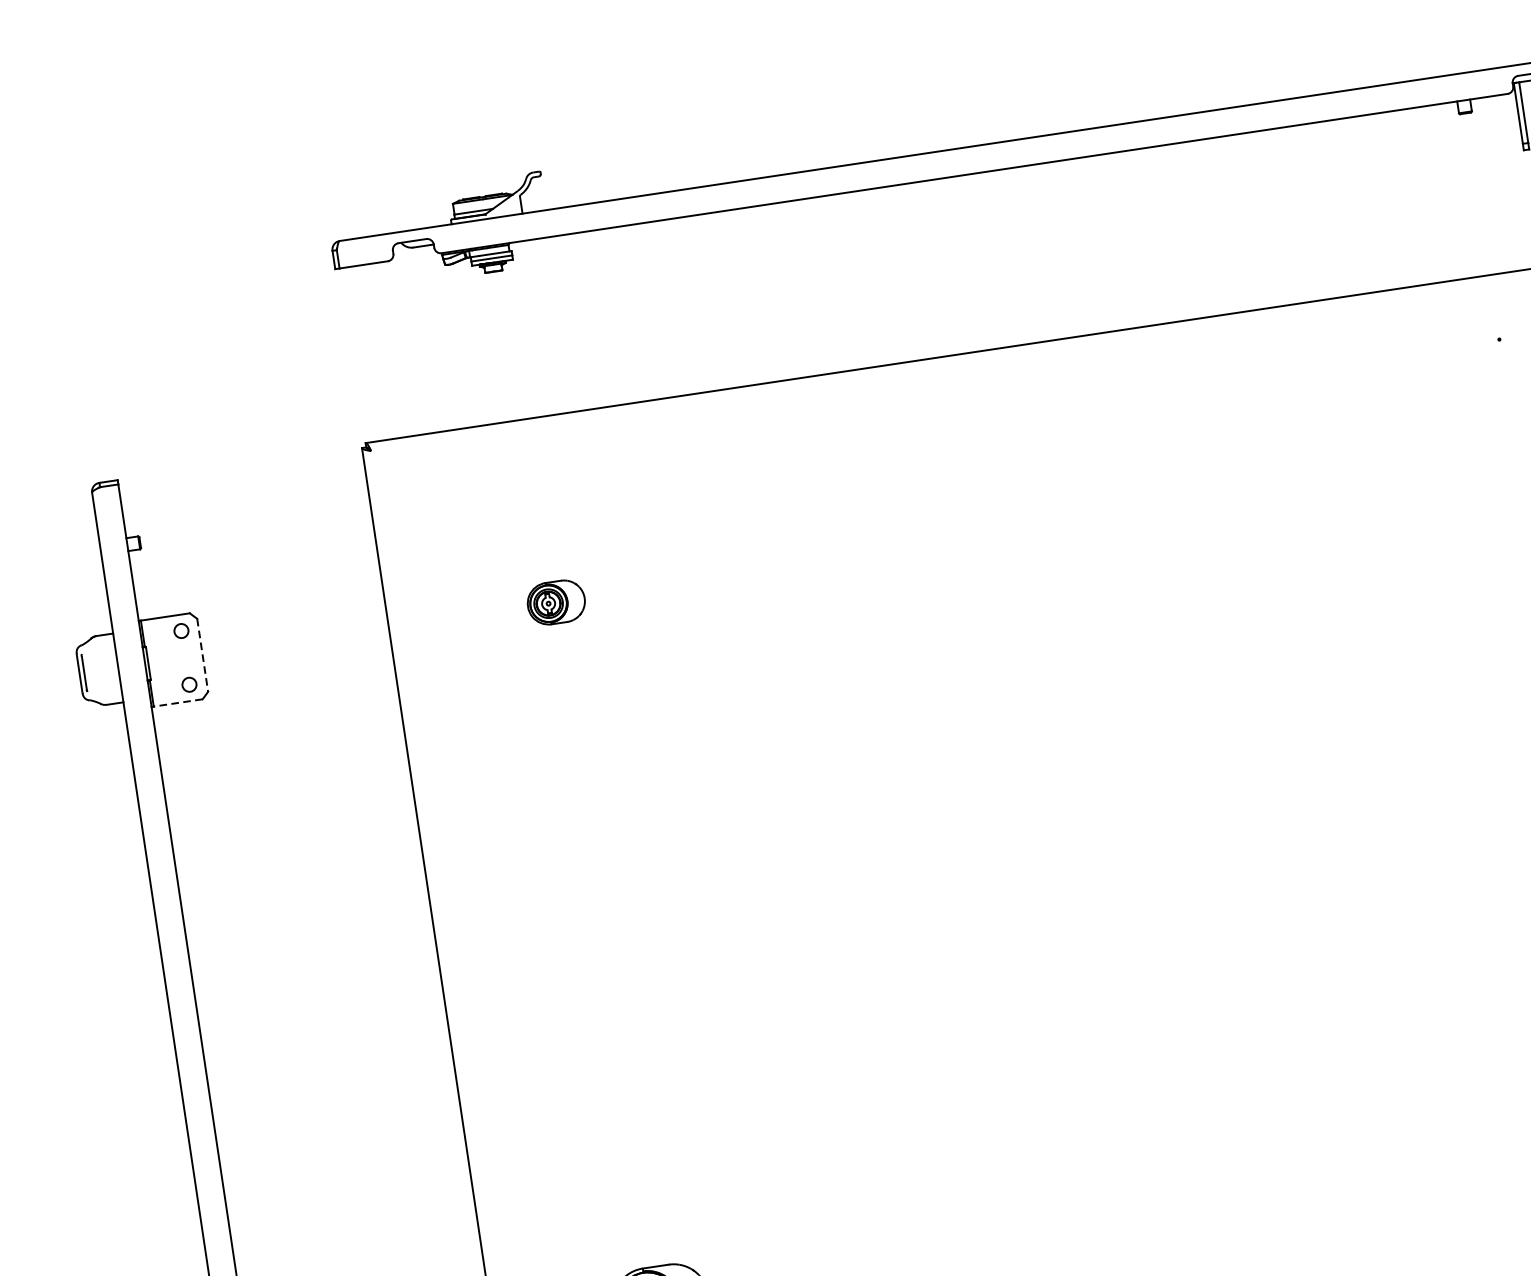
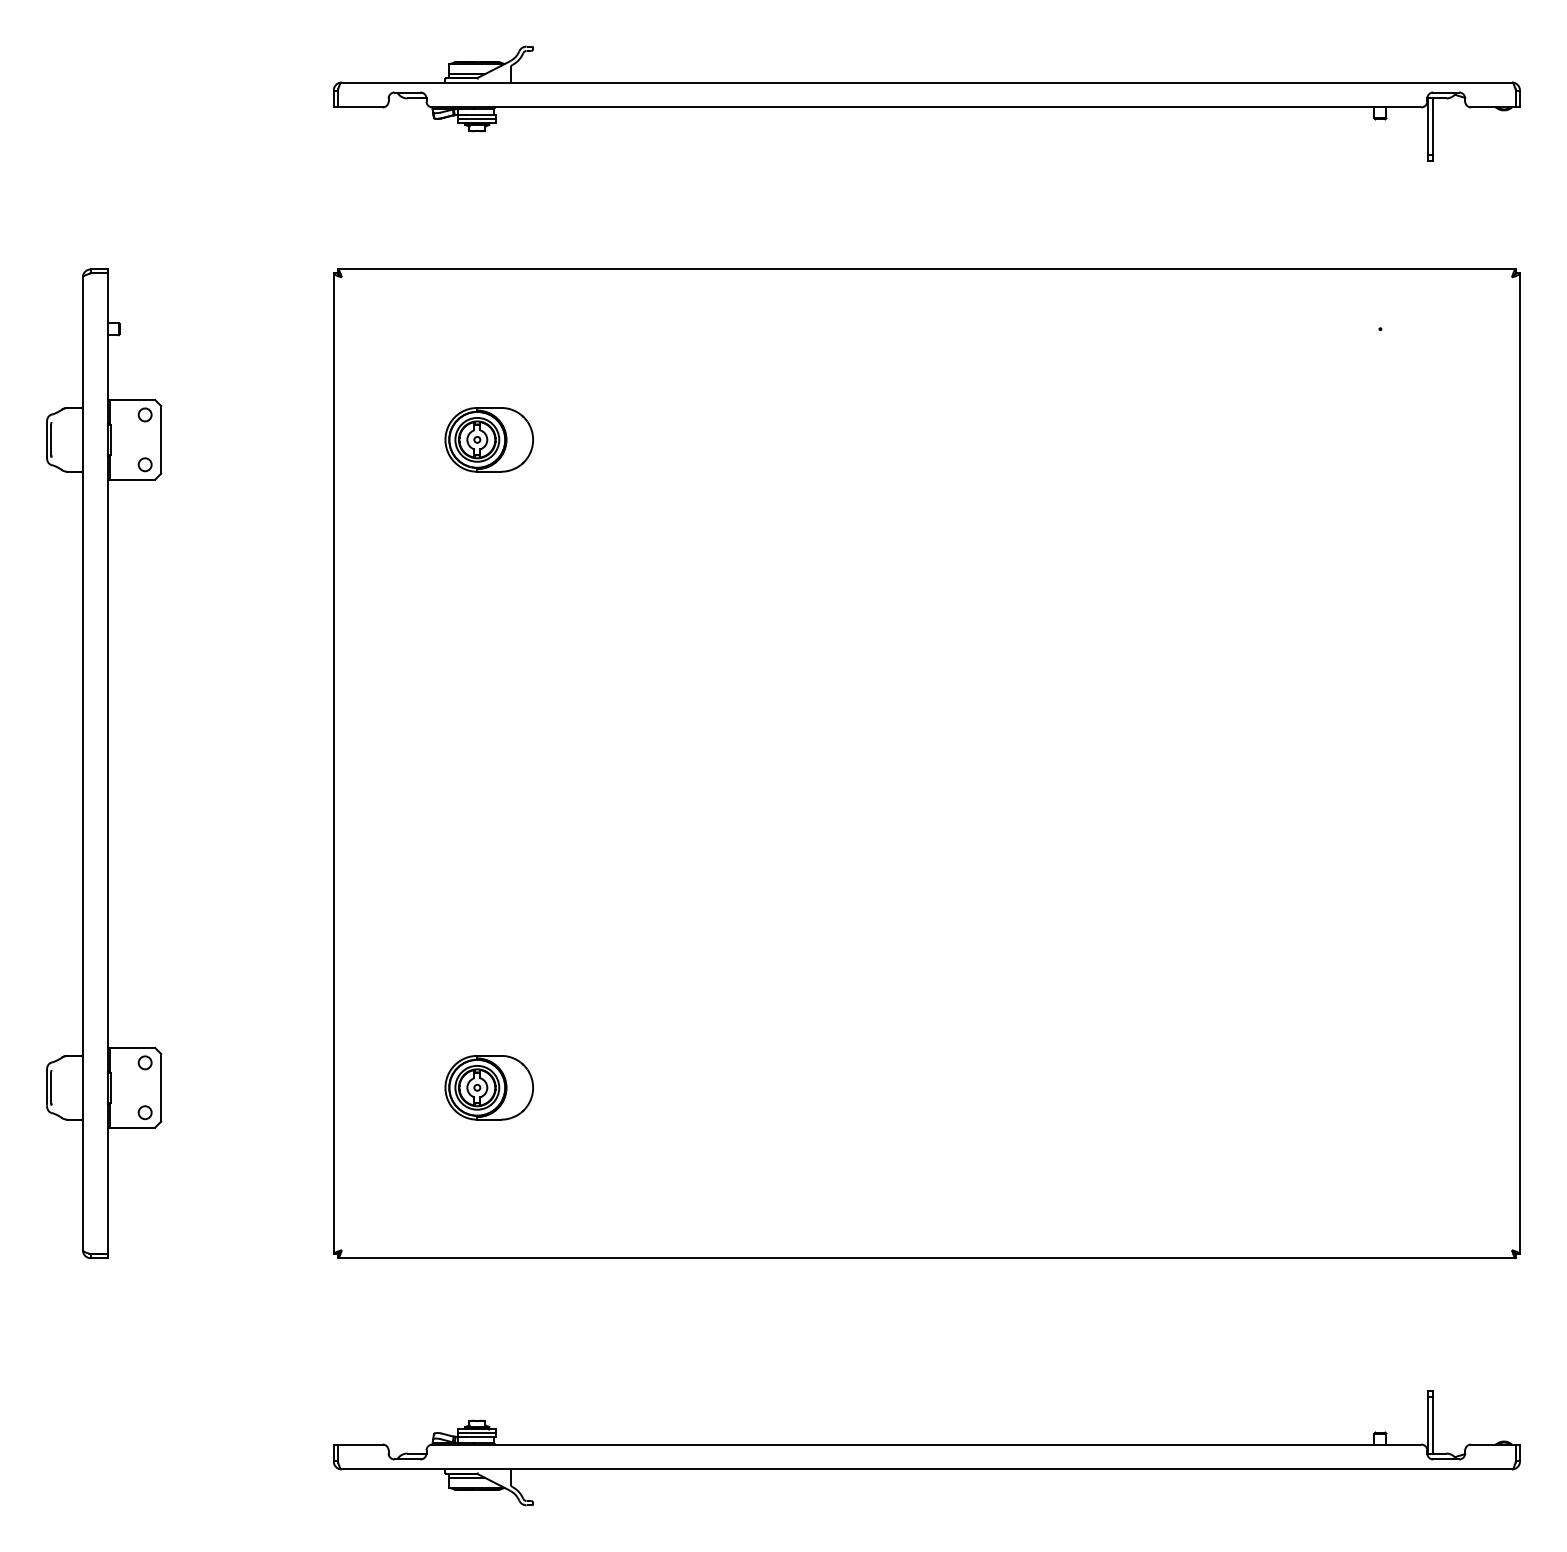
part: (555, 602) -> (488, 439), size x1.67
line: (203, 654) -> (161, 439), dashed -> solid
line: (178, 702) -> (132, 479), dashed -> solid

